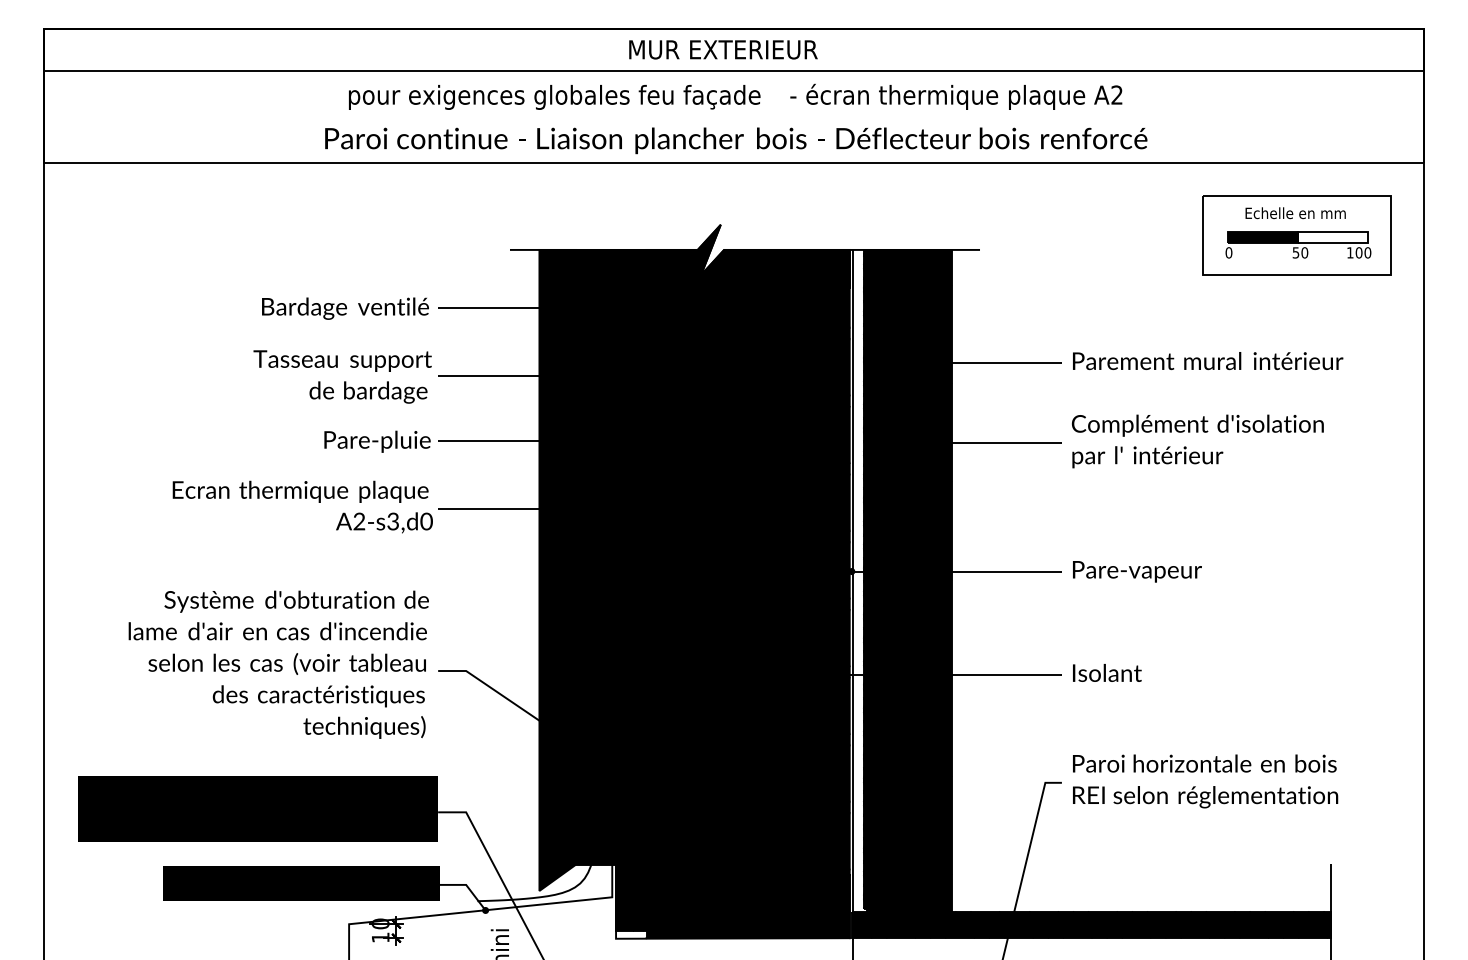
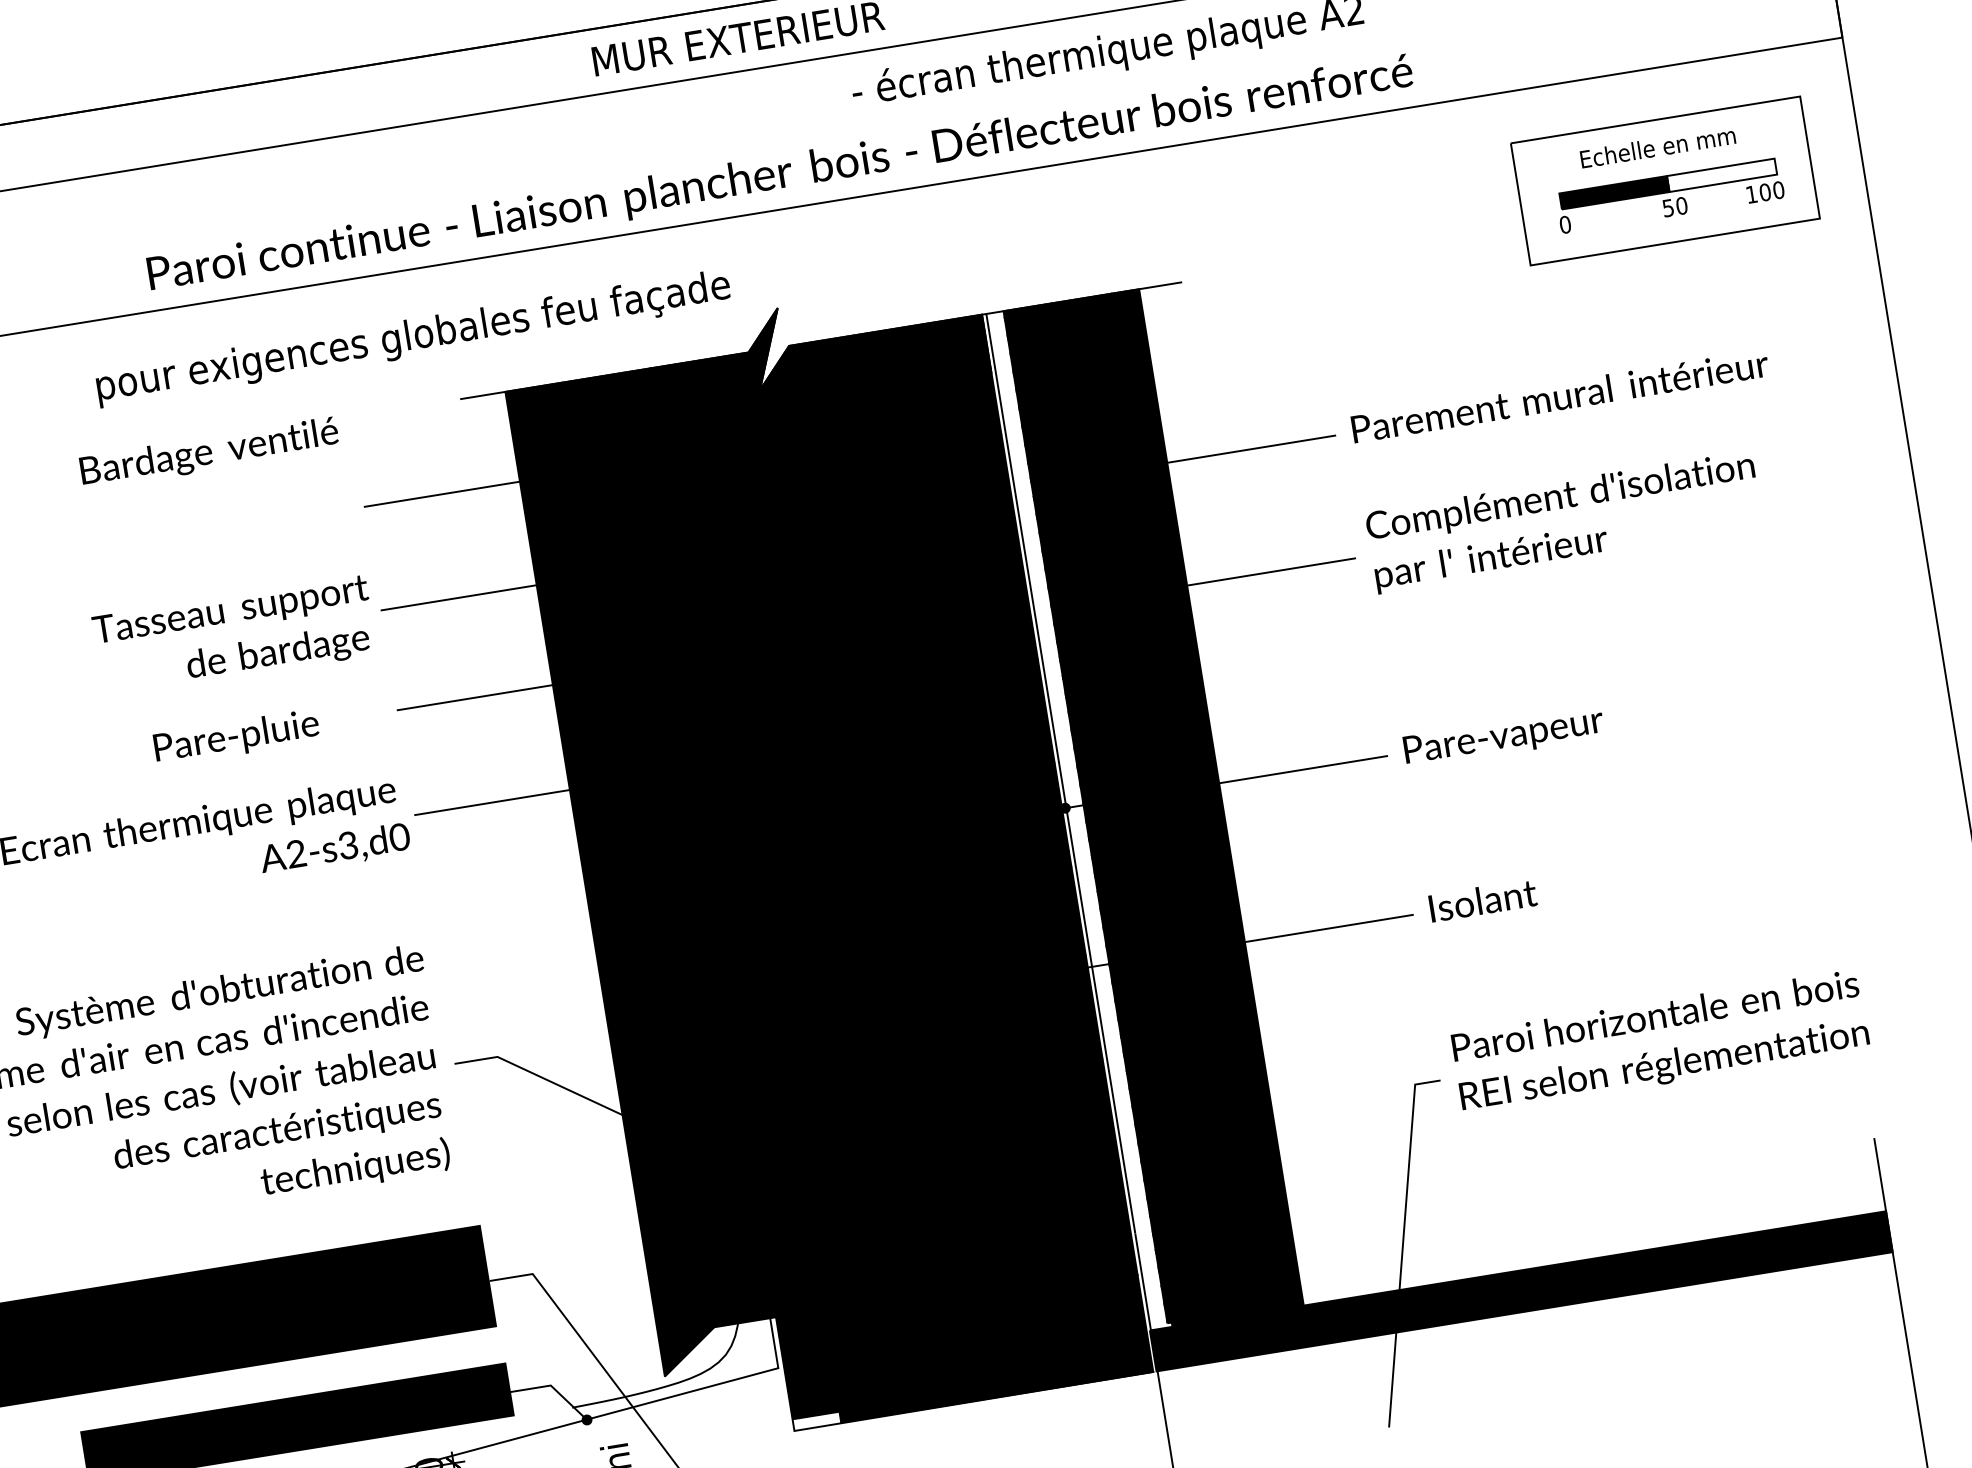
text: (554, 97) -> (413, 338), moved
text: (345, 308) -> (209, 453), moved
text: (377, 441) -> (236, 737), moved

